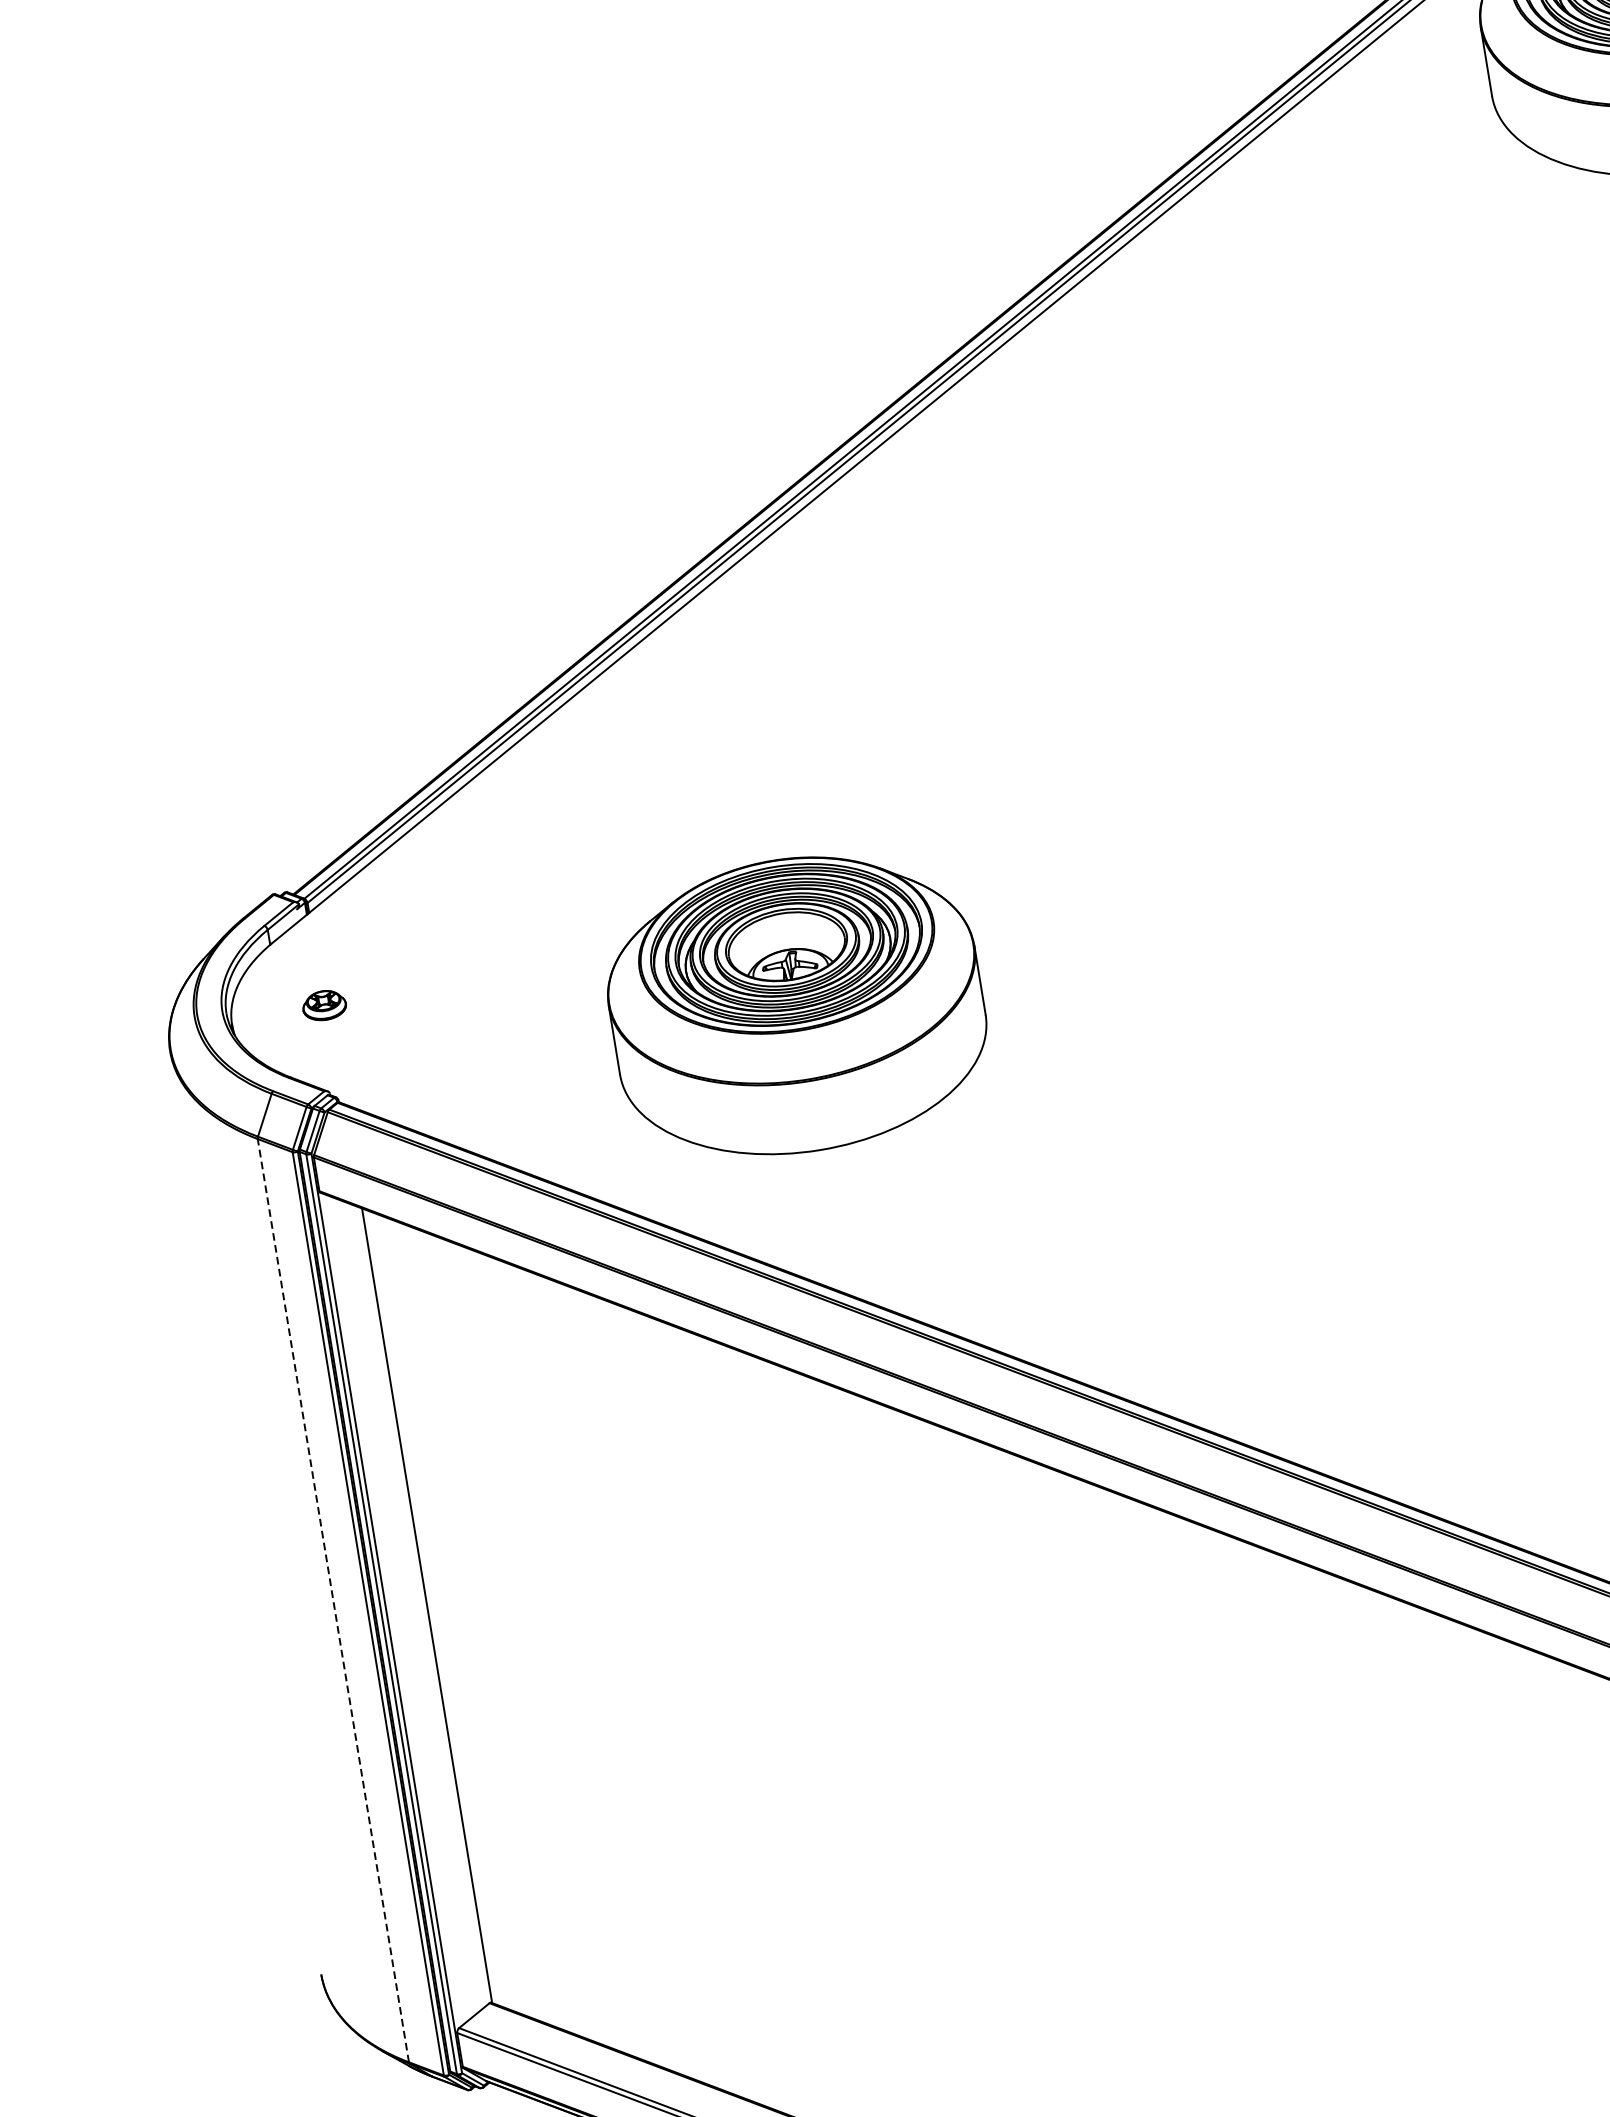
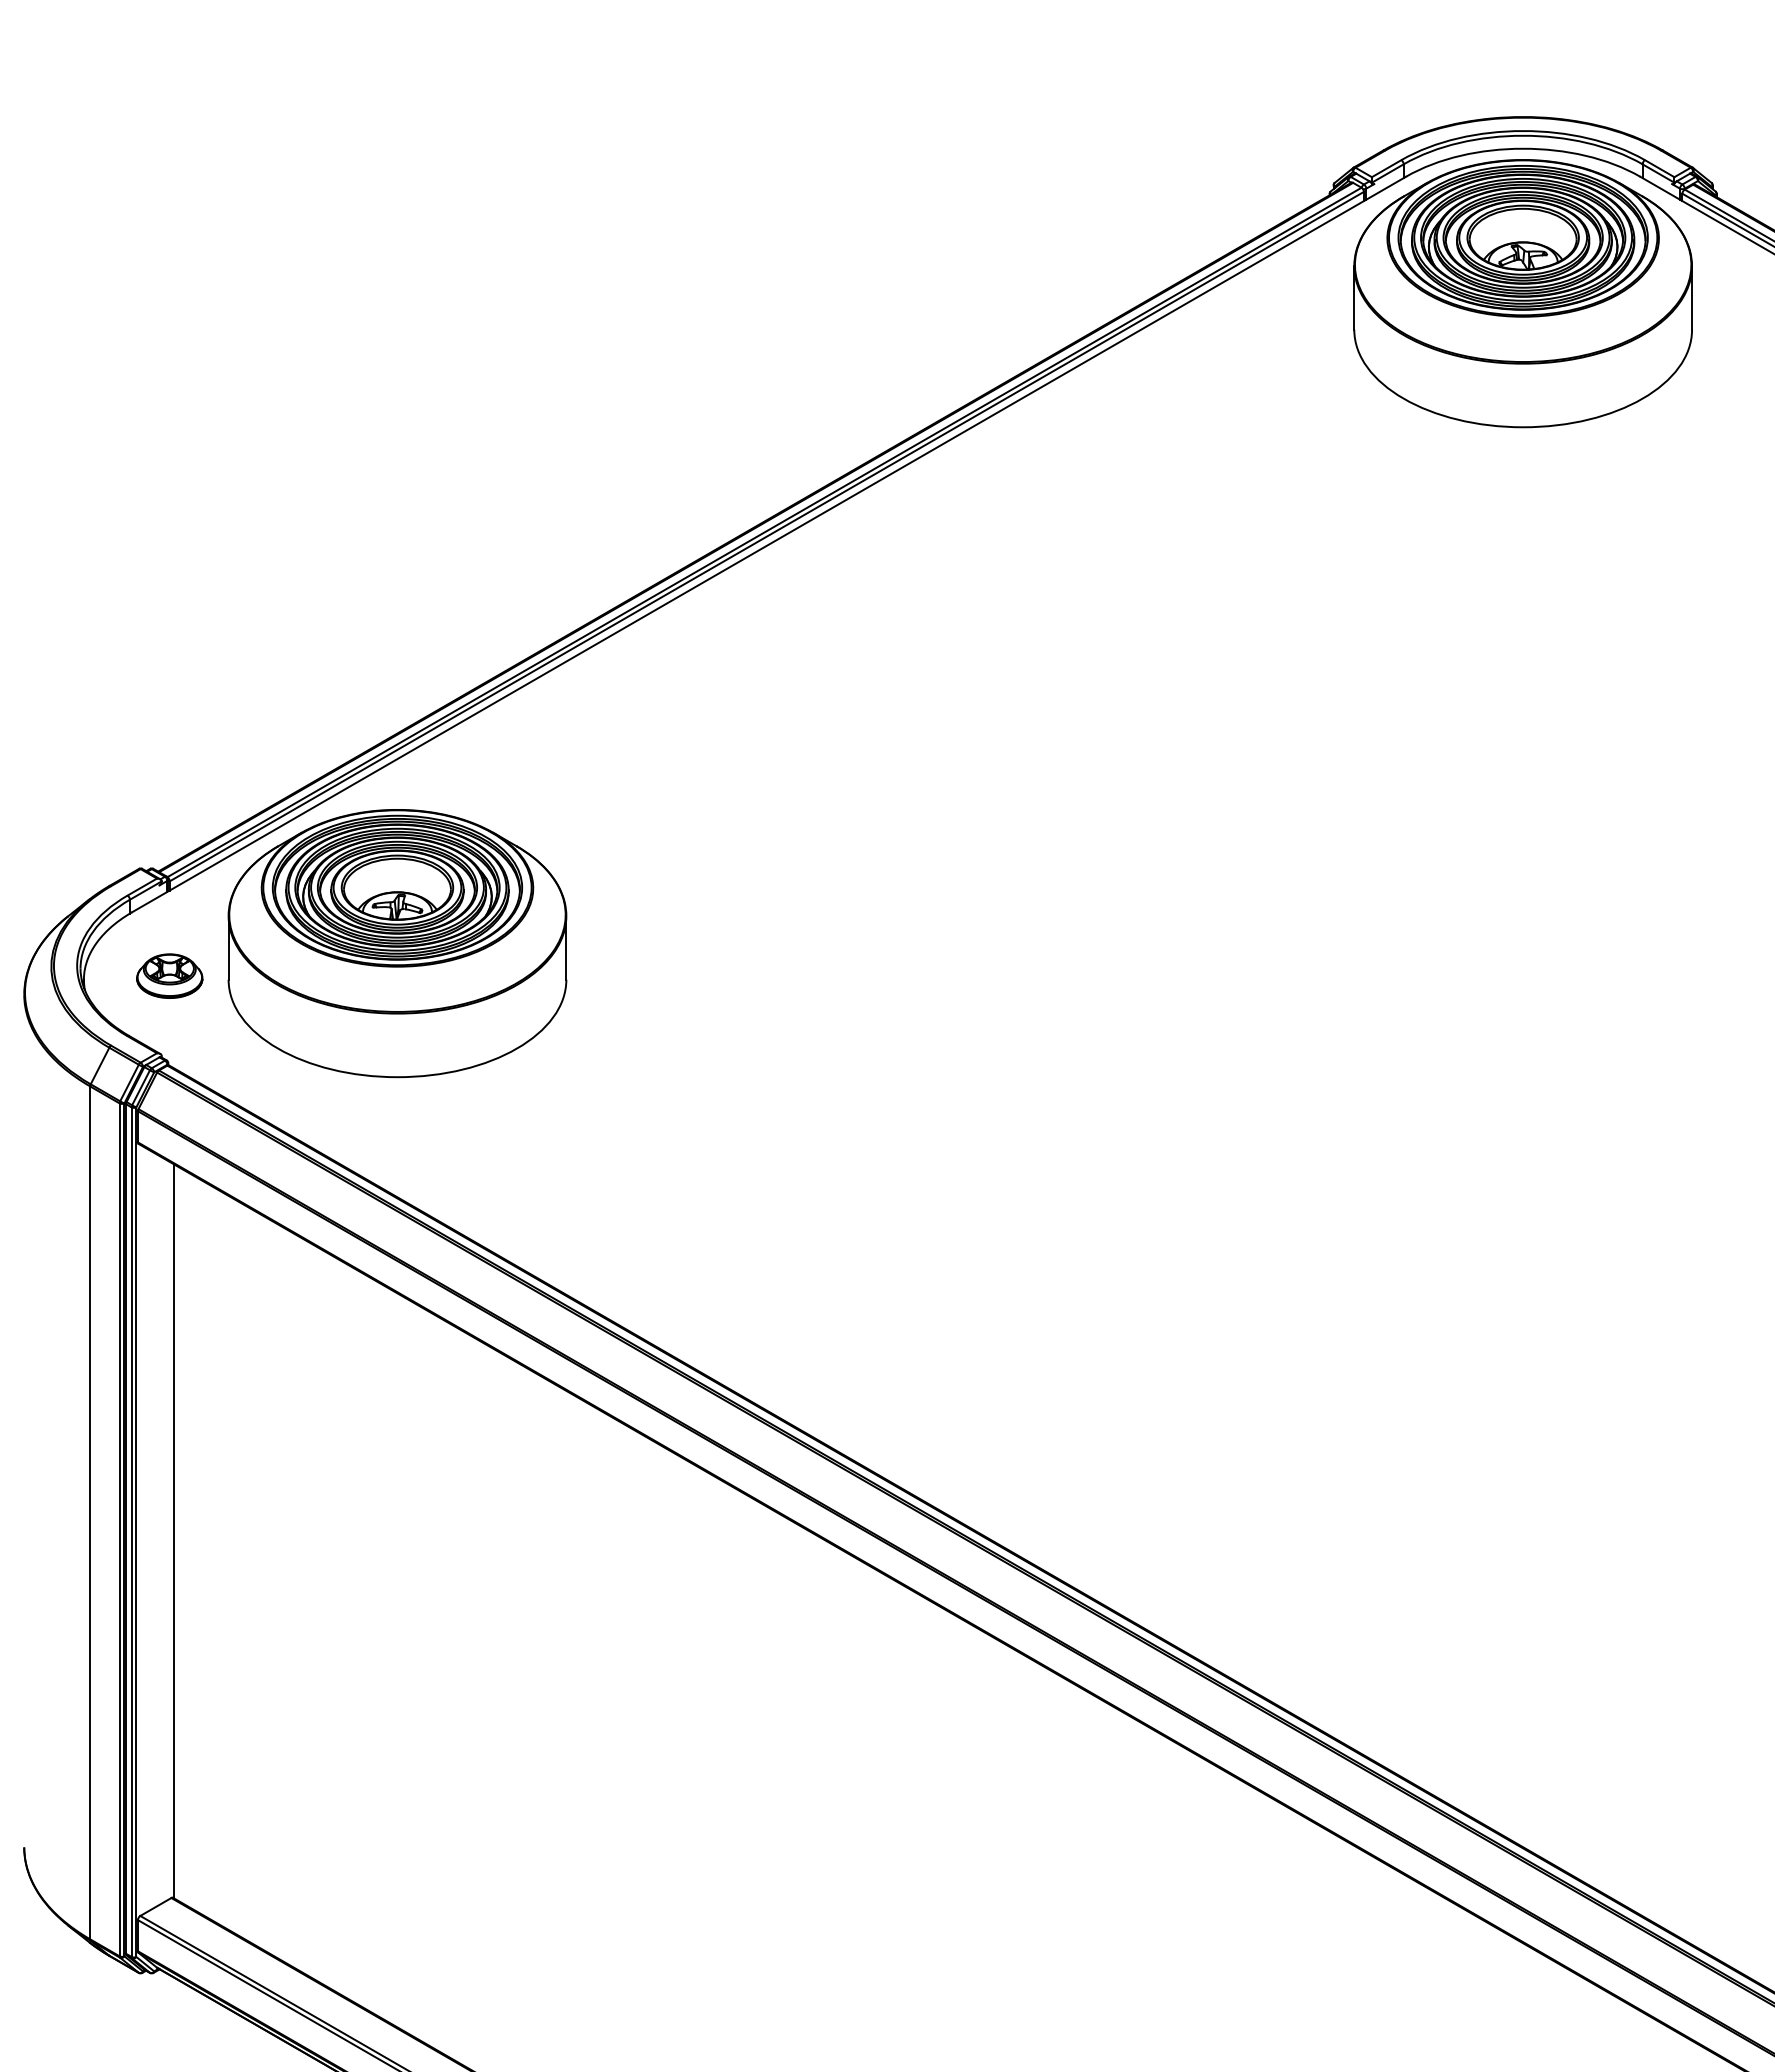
part: (323, 1004) -> (169, 975), size x1.67
part: (796, 1005) -> (397, 943), moved
line: (333, 1600) -> (90, 1512), dashed -> solid

